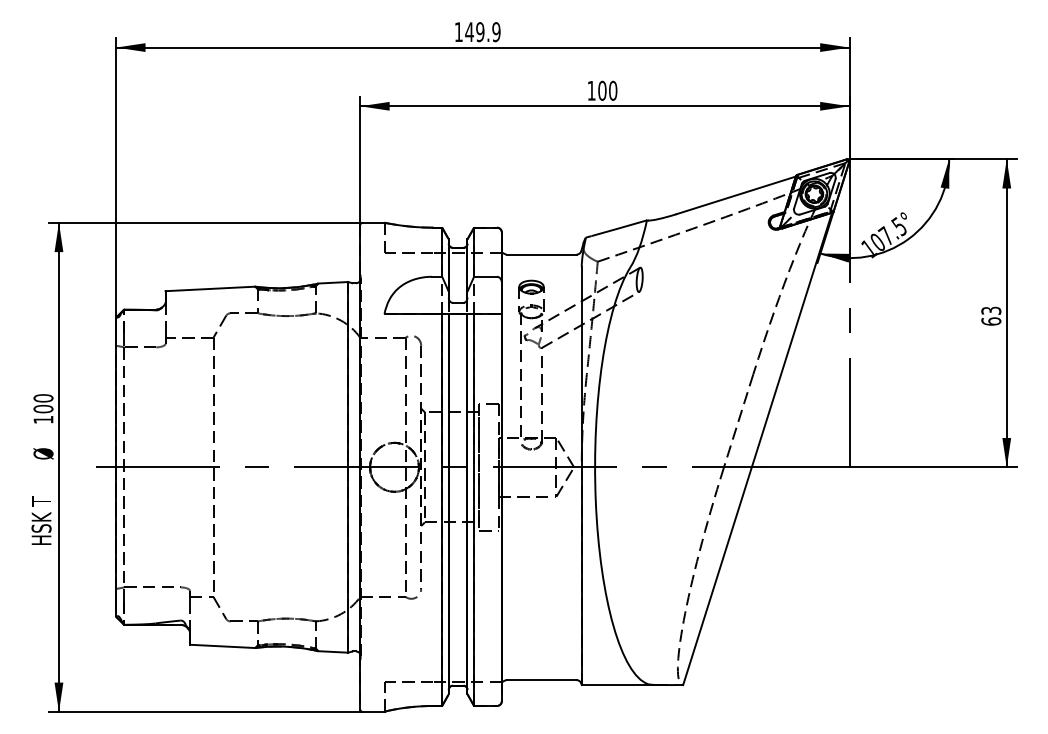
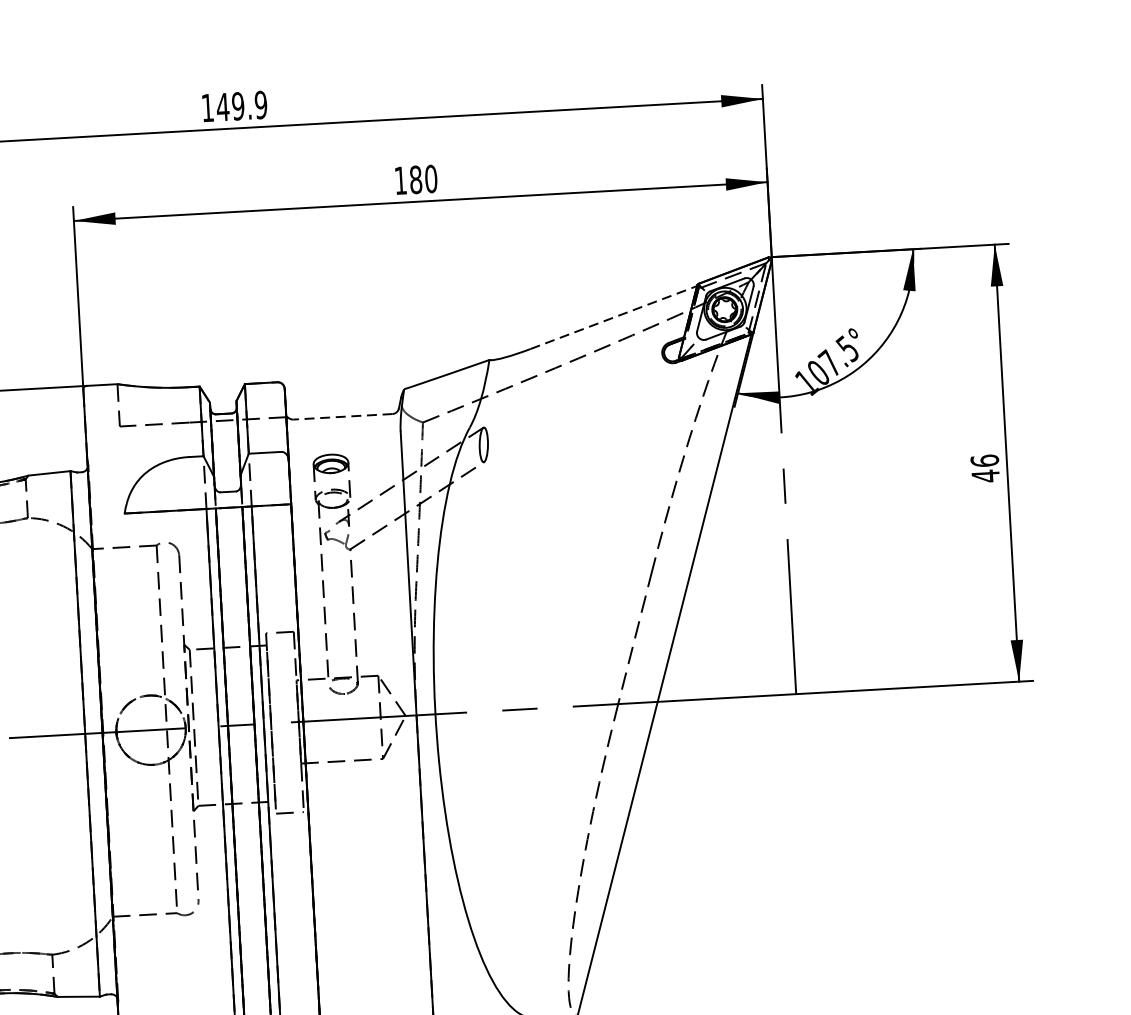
text: (602, 90) -> (416, 179), 100 -> 180
line: (736, 195) -> (614, 317), solid -> dashed
line: (541, 254) -> (342, 416), solid -> dashed
text: (991, 316) -> (985, 468), 63 -> 46

